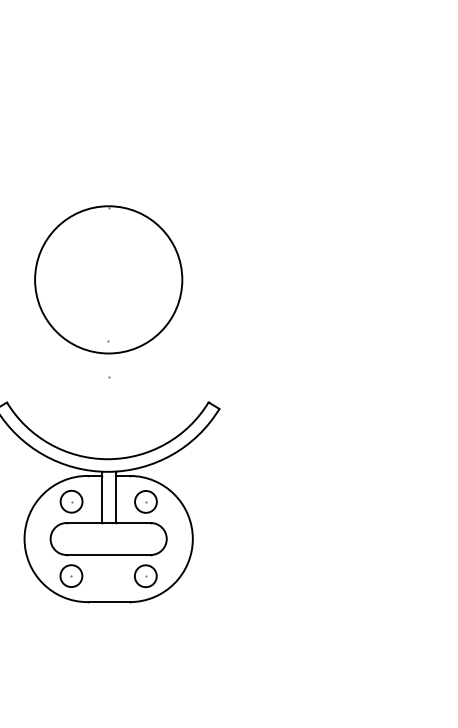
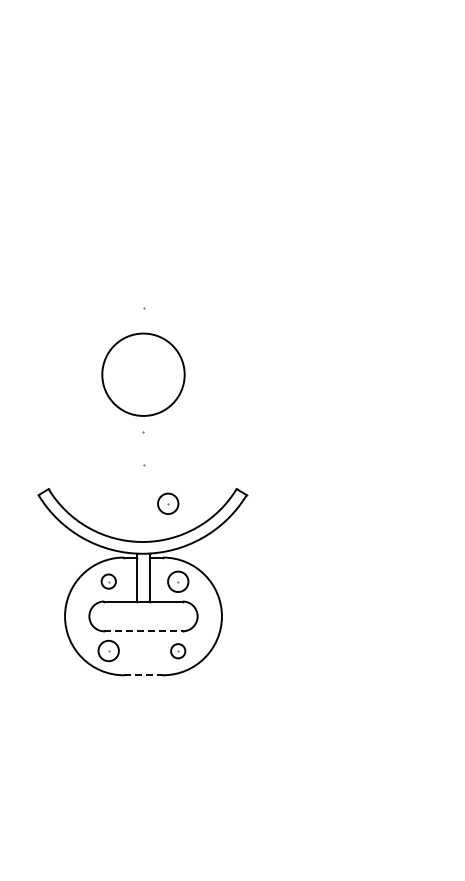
circle: (108, 279) -> (143, 374), size x0.6
part: (135, 417) -> (168, 503), added
part: (71, 501) -> (108, 581), size x0.7
line: (108, 555) -> (143, 631), solid -> dashed
part: (146, 576) -> (178, 651), size x0.7
line: (108, 602) -> (143, 675), solid -> dashed

